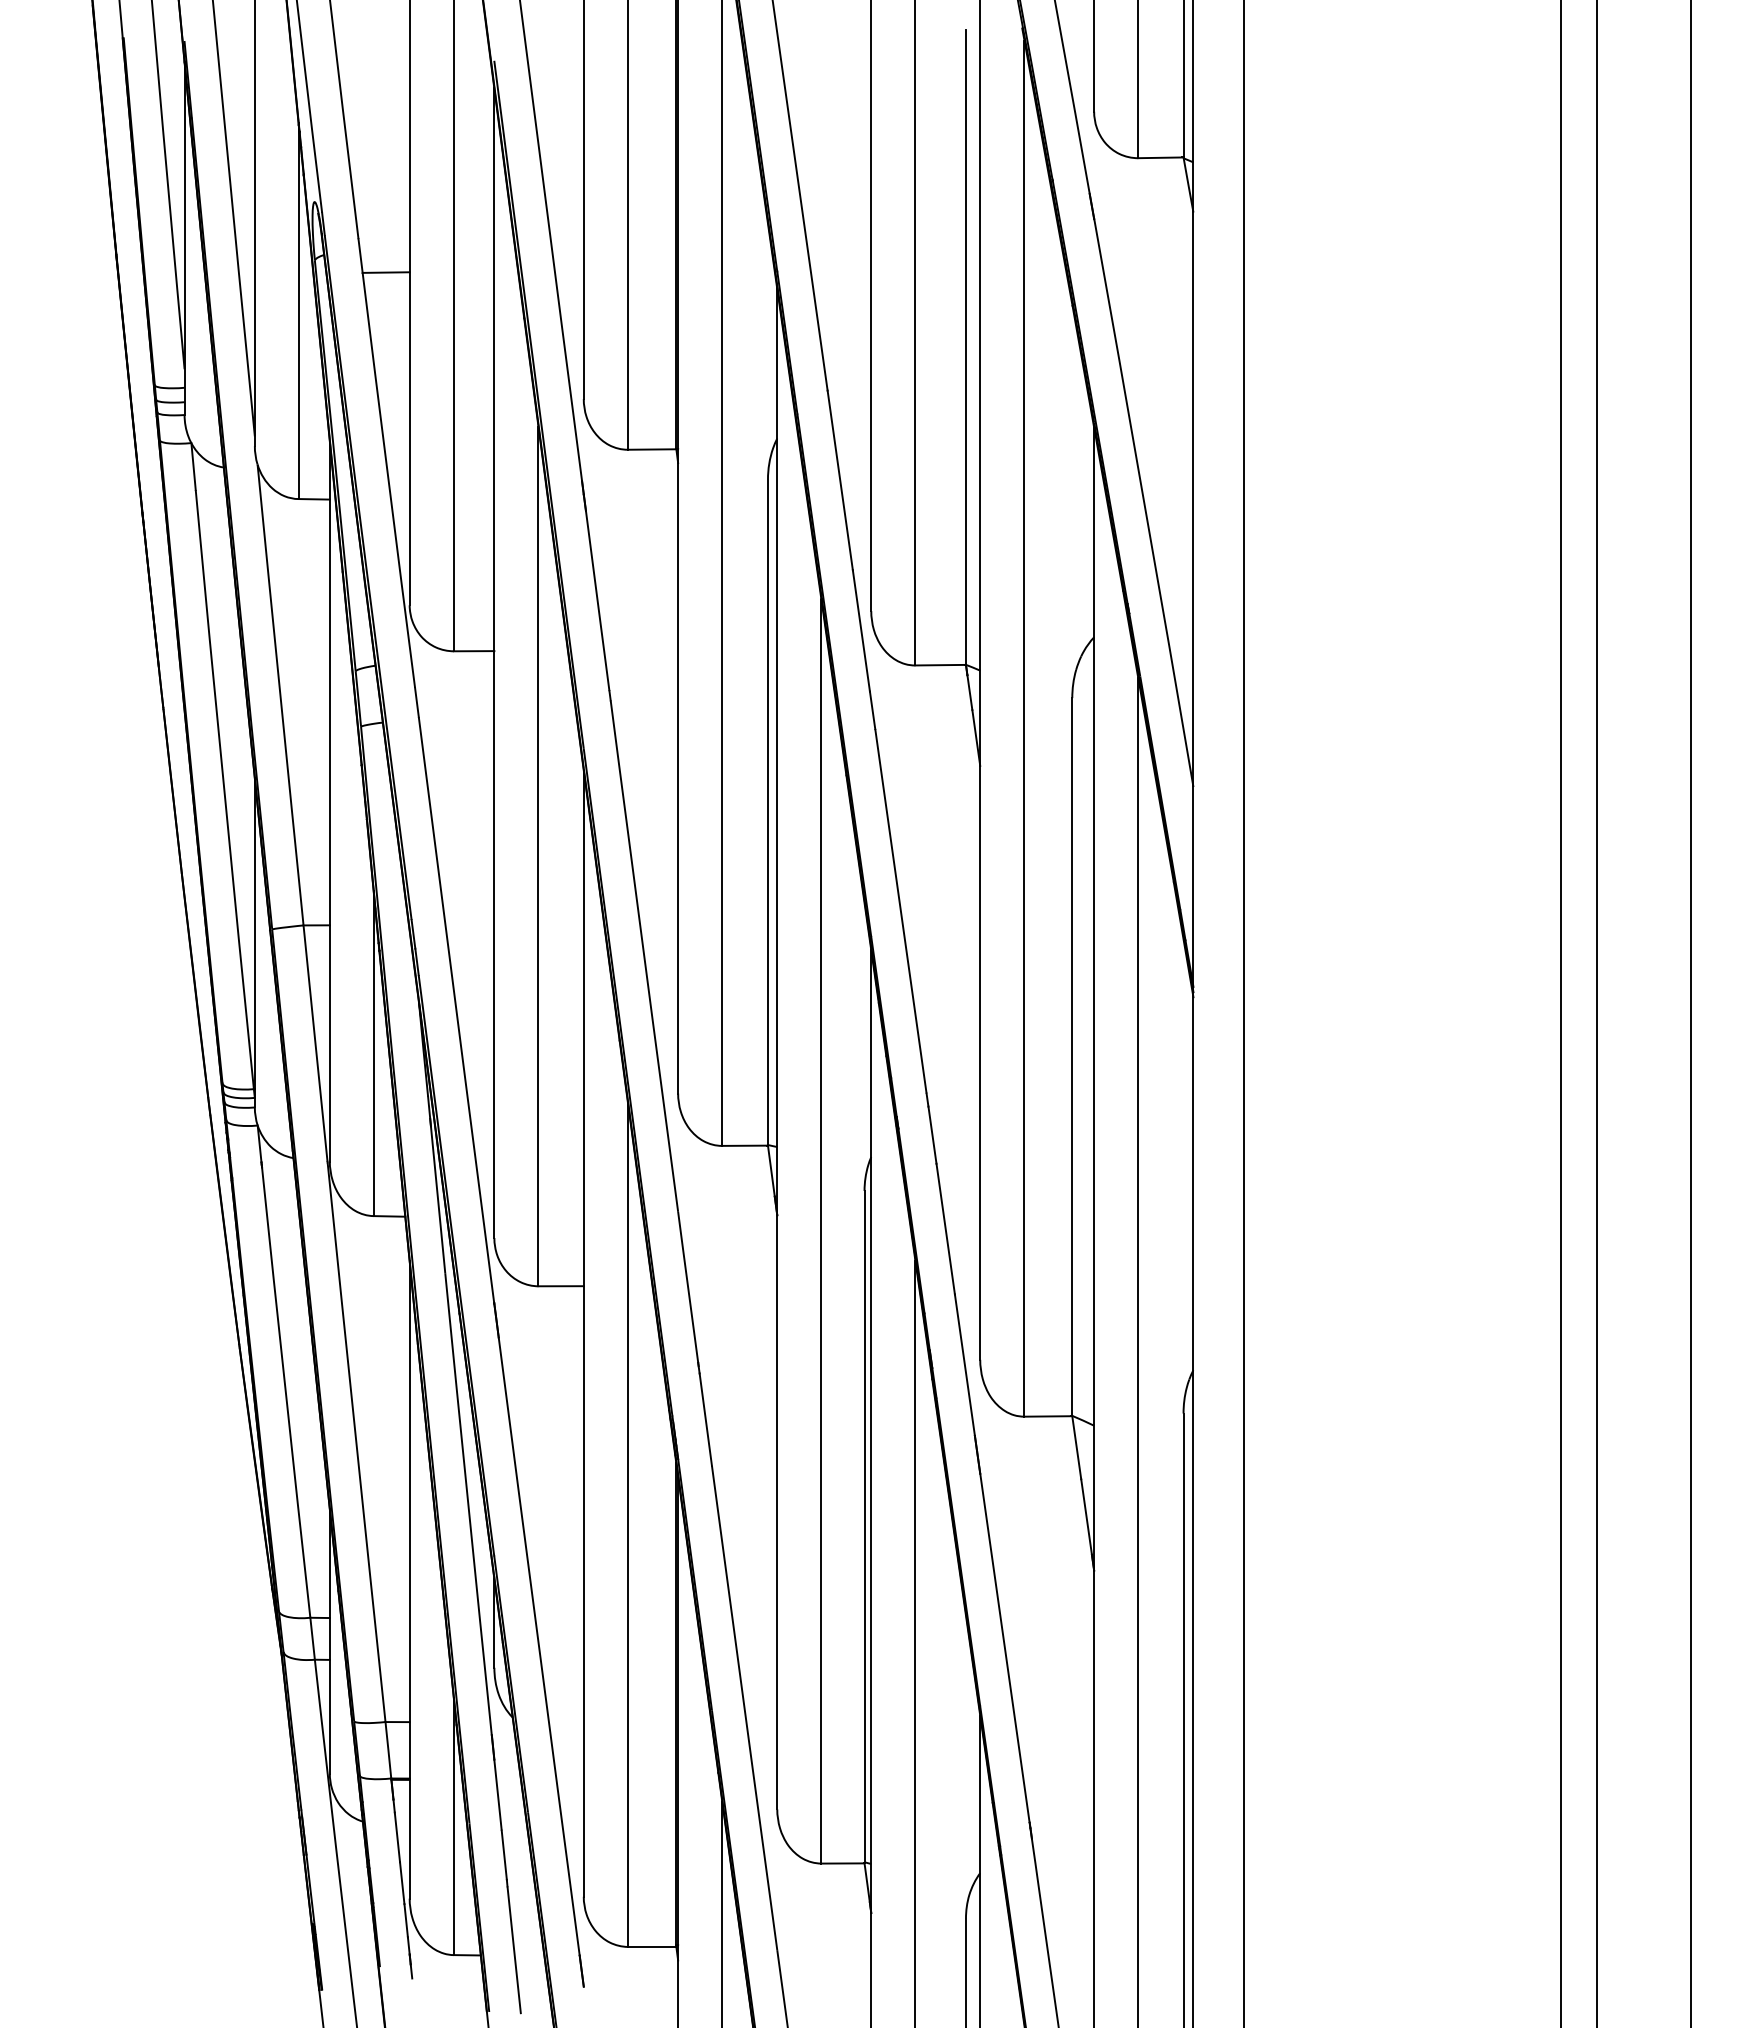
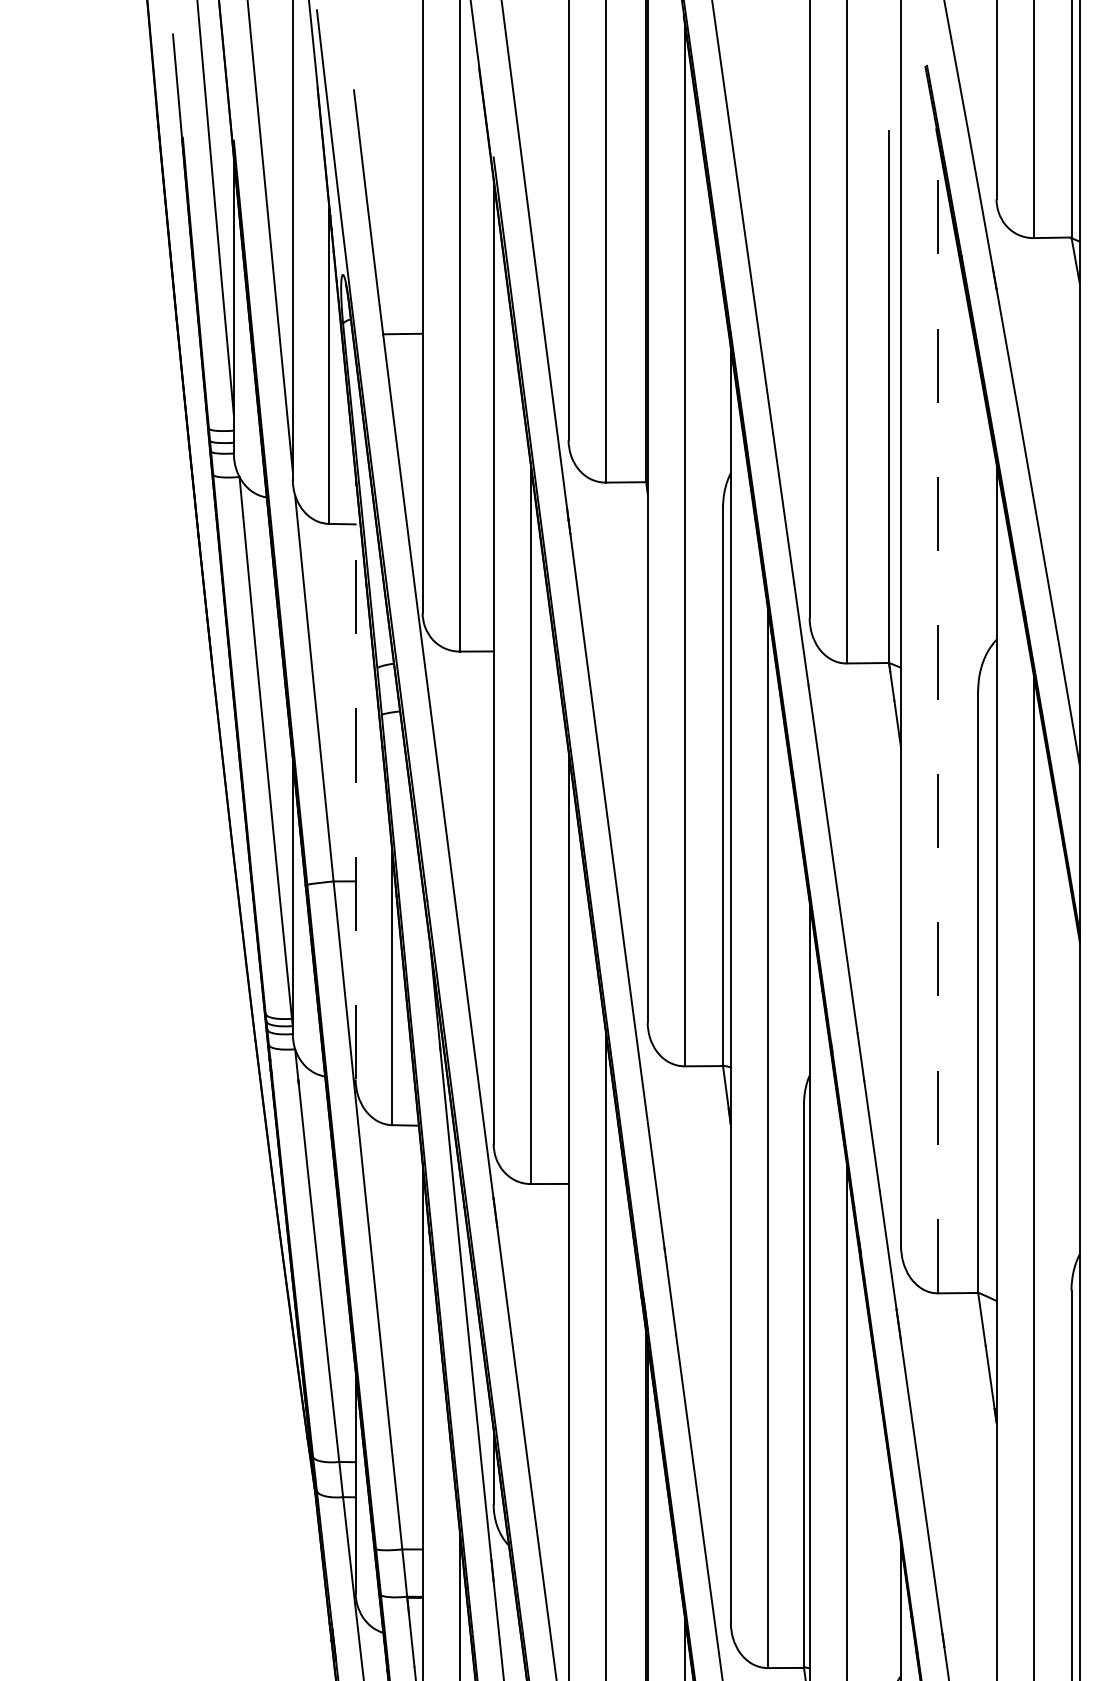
line: (1024, 728) -> (938, 716), solid -> dashed
line: (329, 801) -> (355, 777), solid -> dashed

